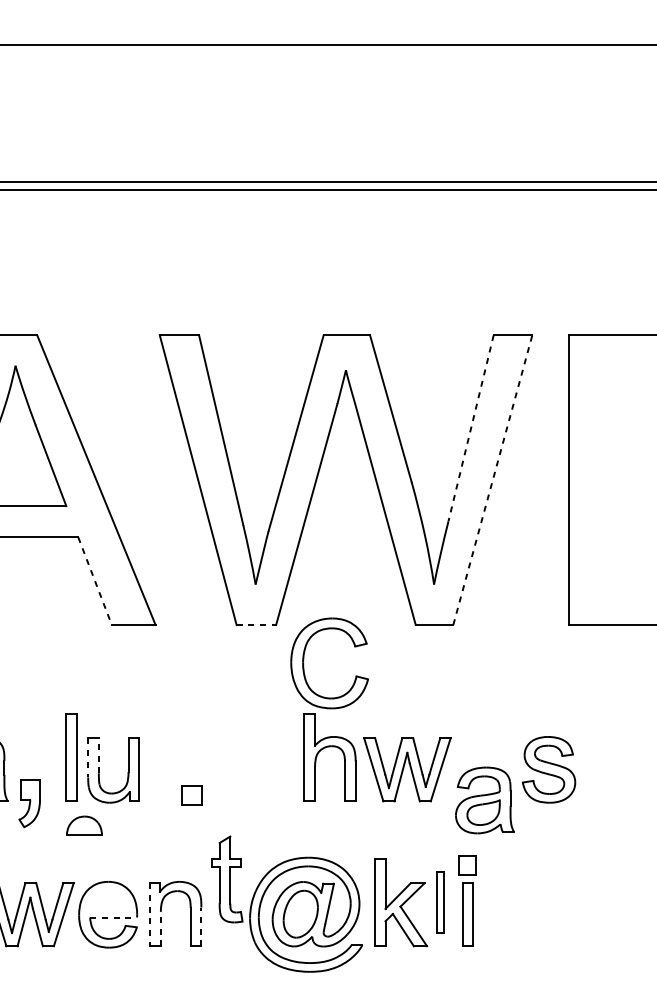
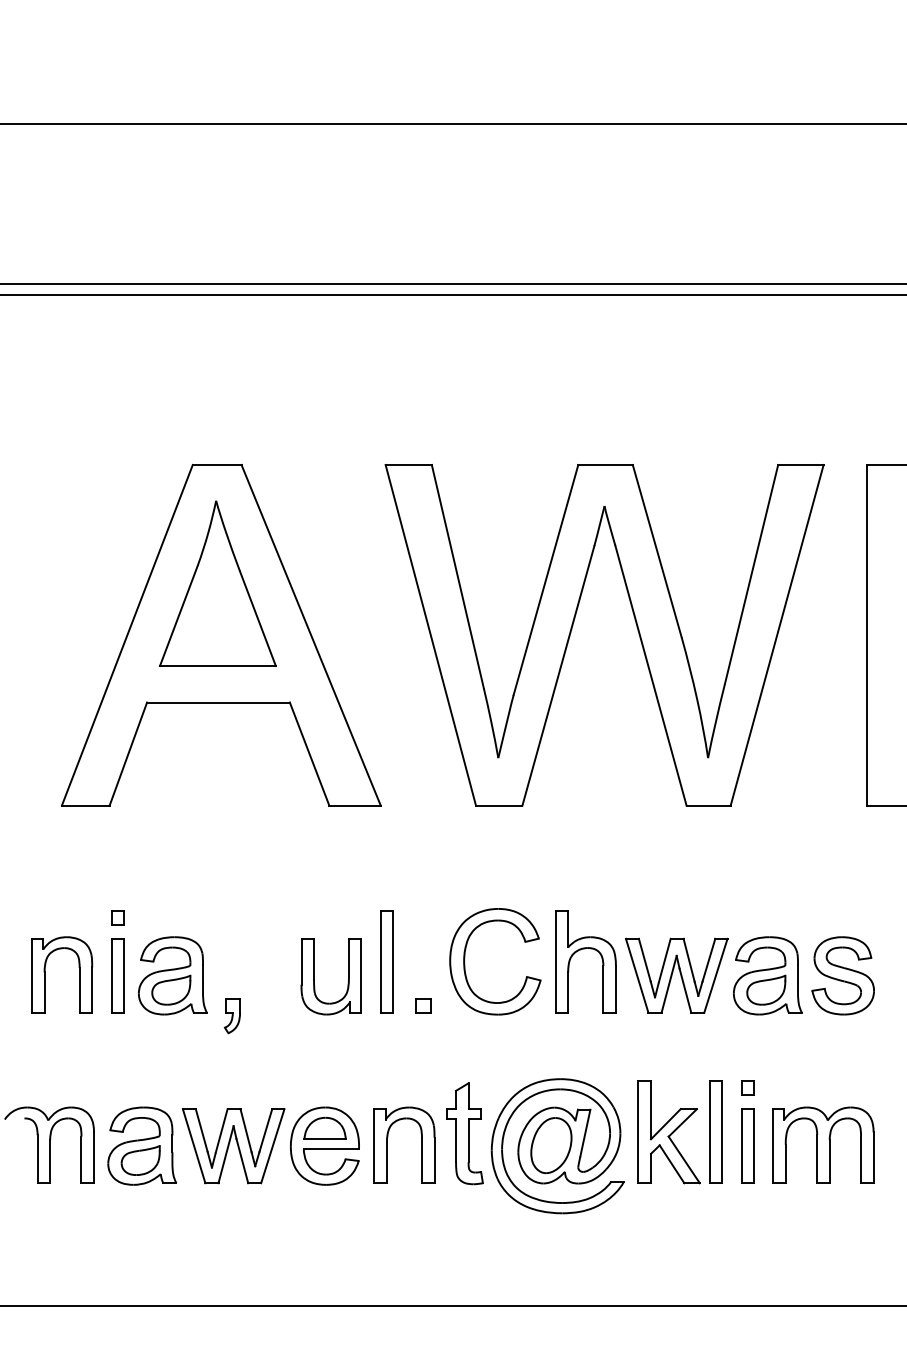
line: (471, 428) -> (751, 574), dashed -> solid
line: (493, 480) -> (777, 635), dashed -> solid
line: (94, 581) -> (309, 754), dashed -> solid
line: (256, 624) -> (499, 805), dashed -> solid
part: (304, 664) -> (465, 963), moved
line: (99, 755) -> (314, 959), dashed -> solid
part: (71, 757) -> (386, 961), moved
line: (88, 757) -> (301, 961), dashed -> solid
part: (191, 795) -> (423, 1005), size x0.62
part: (484, 800) -> (767, 975), moved
part: (28, 804) -> (231, 1016), size x0.62
part: (83, 824) -> (324, 1127), moved
part: (467, 864) -> (747, 1087), size x0.62
part: (226, 879) -> (464, 1133), moved
part: (440, 902) -> (715, 1131), size x1.43
part: (532, 913) -> (823, 1144), added
line: (150, 915) -> (374, 1146), dashed -> solid
line: (113, 917) -> (331, 1149), dashed -> solid
line: (201, 926) -> (434, 1160), dashed -> solid
line: (160, 928) -> (386, 1162), dashed -> solid

